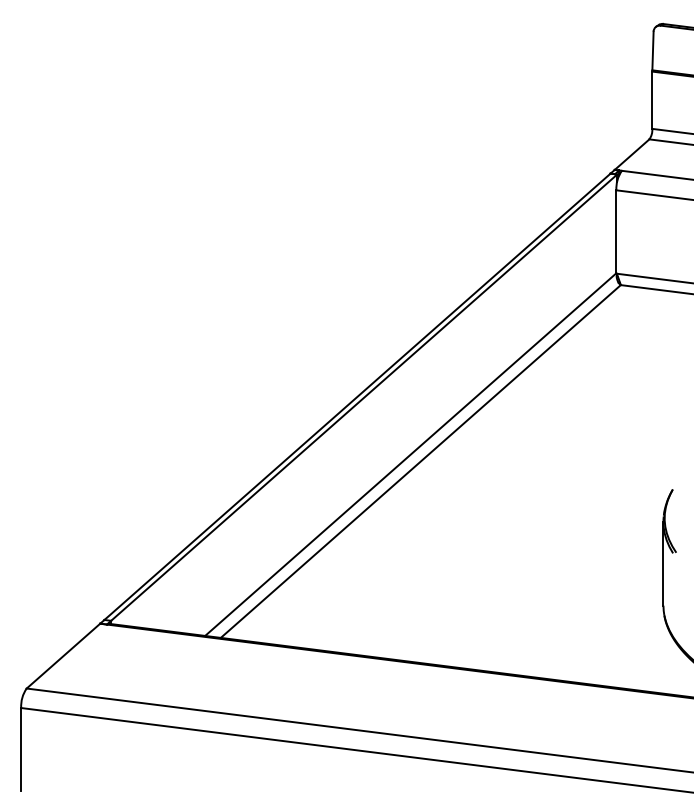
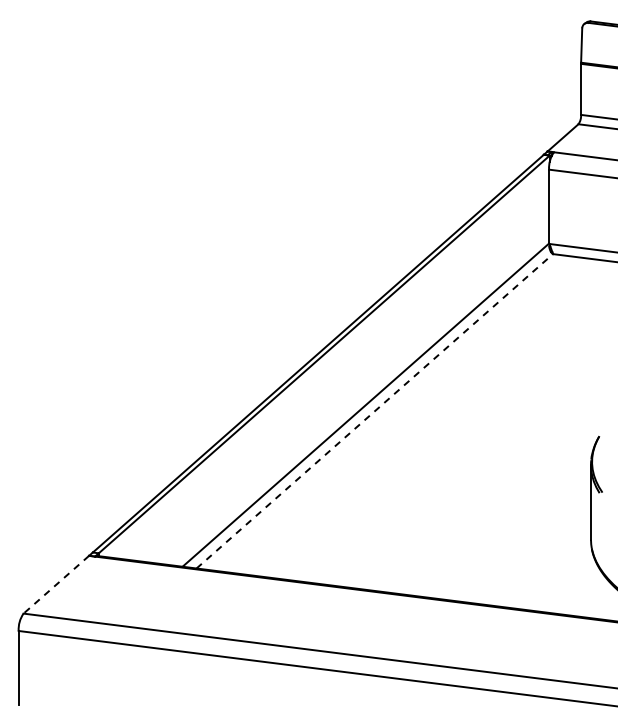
line: (420, 461) -> (374, 411), solid -> dashed
line: (63, 655) -> (56, 584), solid -> dashed

